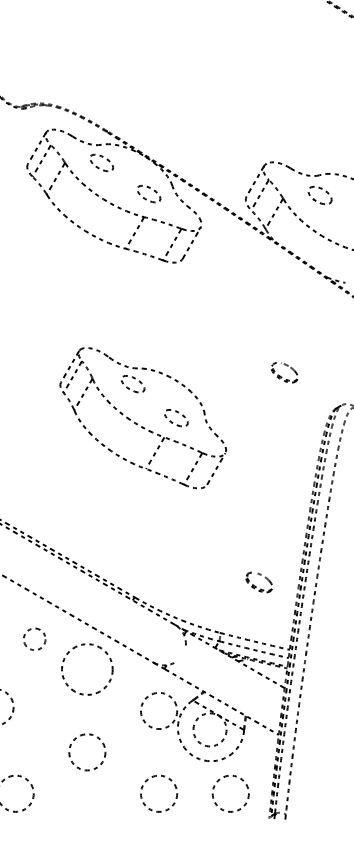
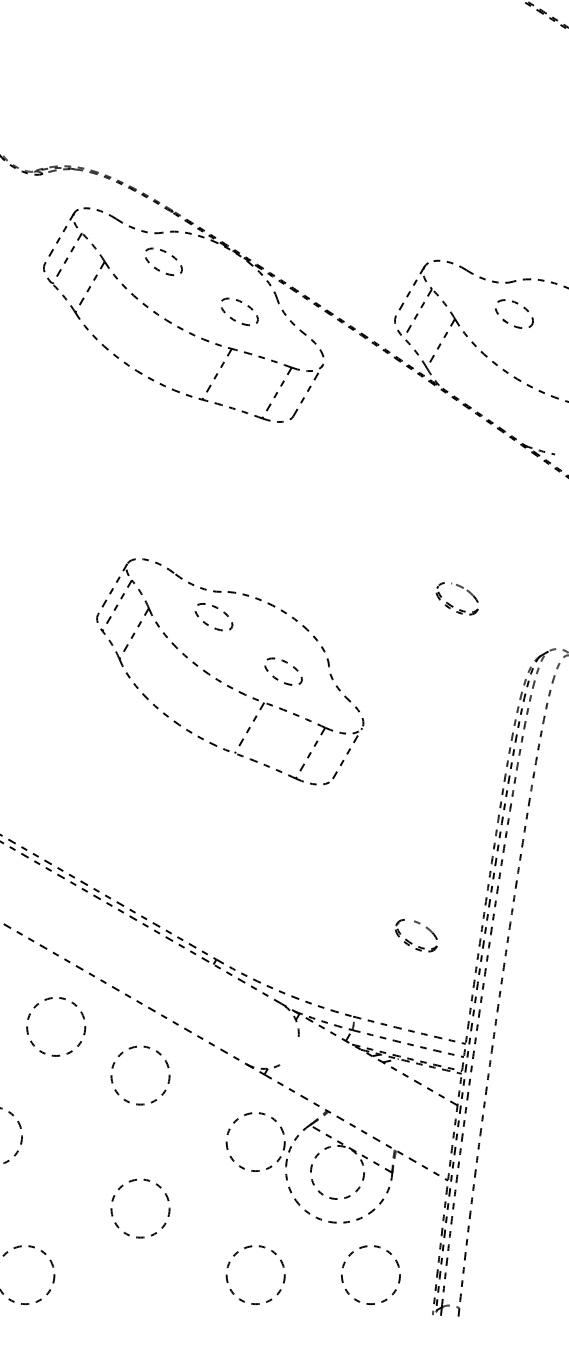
circle: (34, 639) -> (55, 1027), size x1.67
circle: (87, 669) -> (140, 1075), size x0.71

